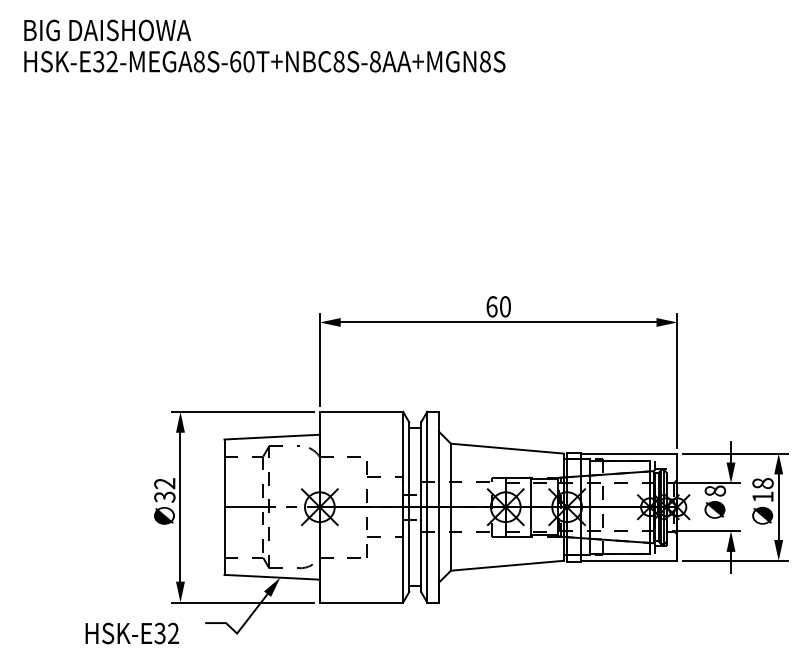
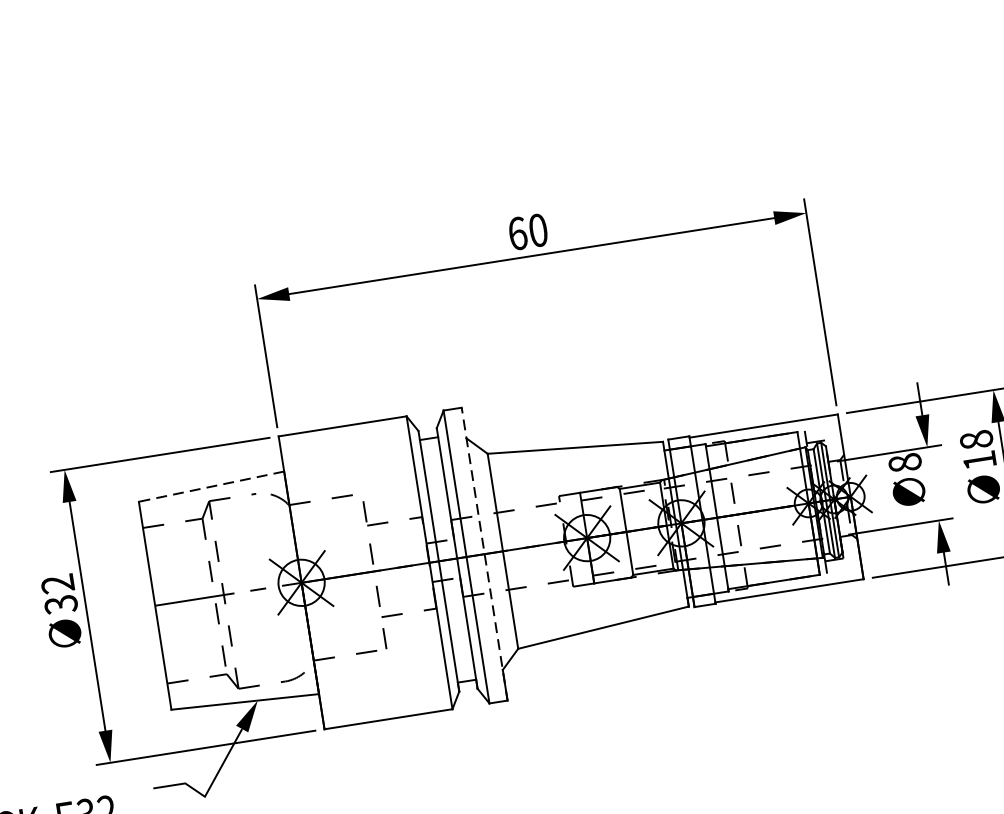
line: (272, 437) -> (212, 487), solid -> dashed
line: (439, 506) -> (485, 552), solid -> dashed

